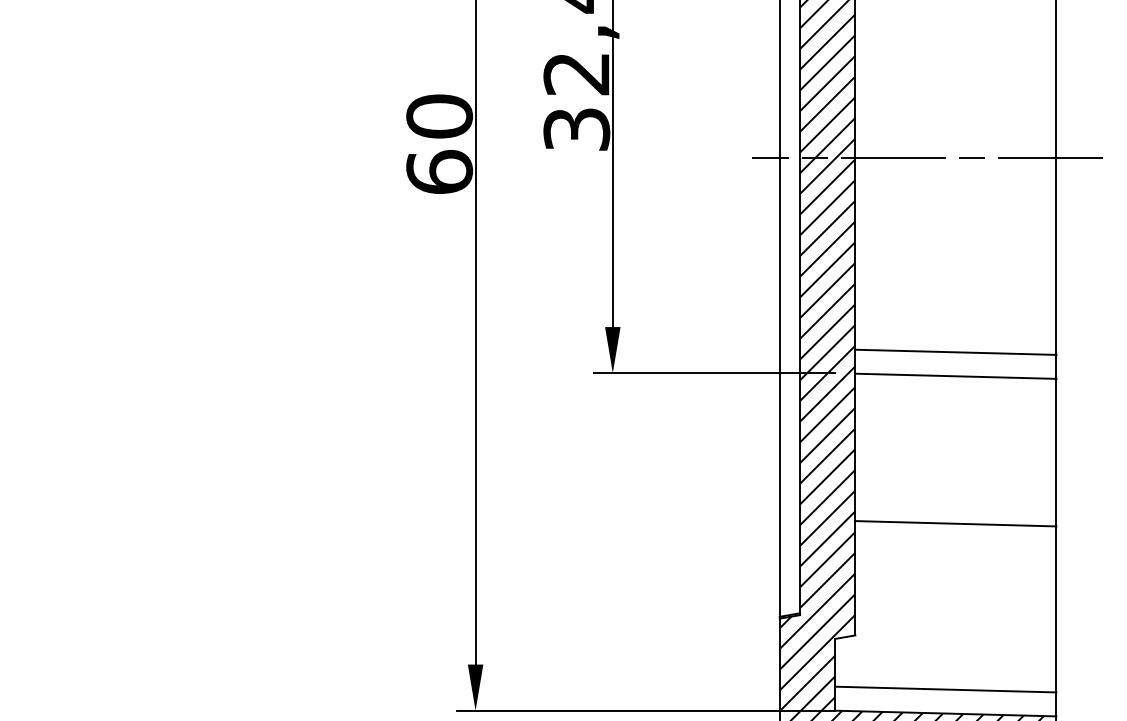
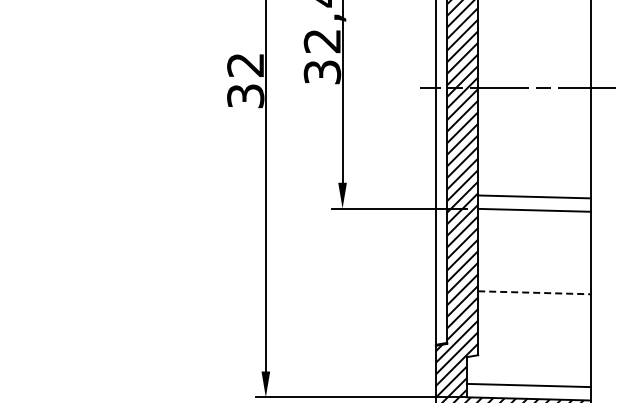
text: (439, 144) -> (245, 80), 60 -> 32
line: (956, 523) -> (534, 292), solid -> dashed

